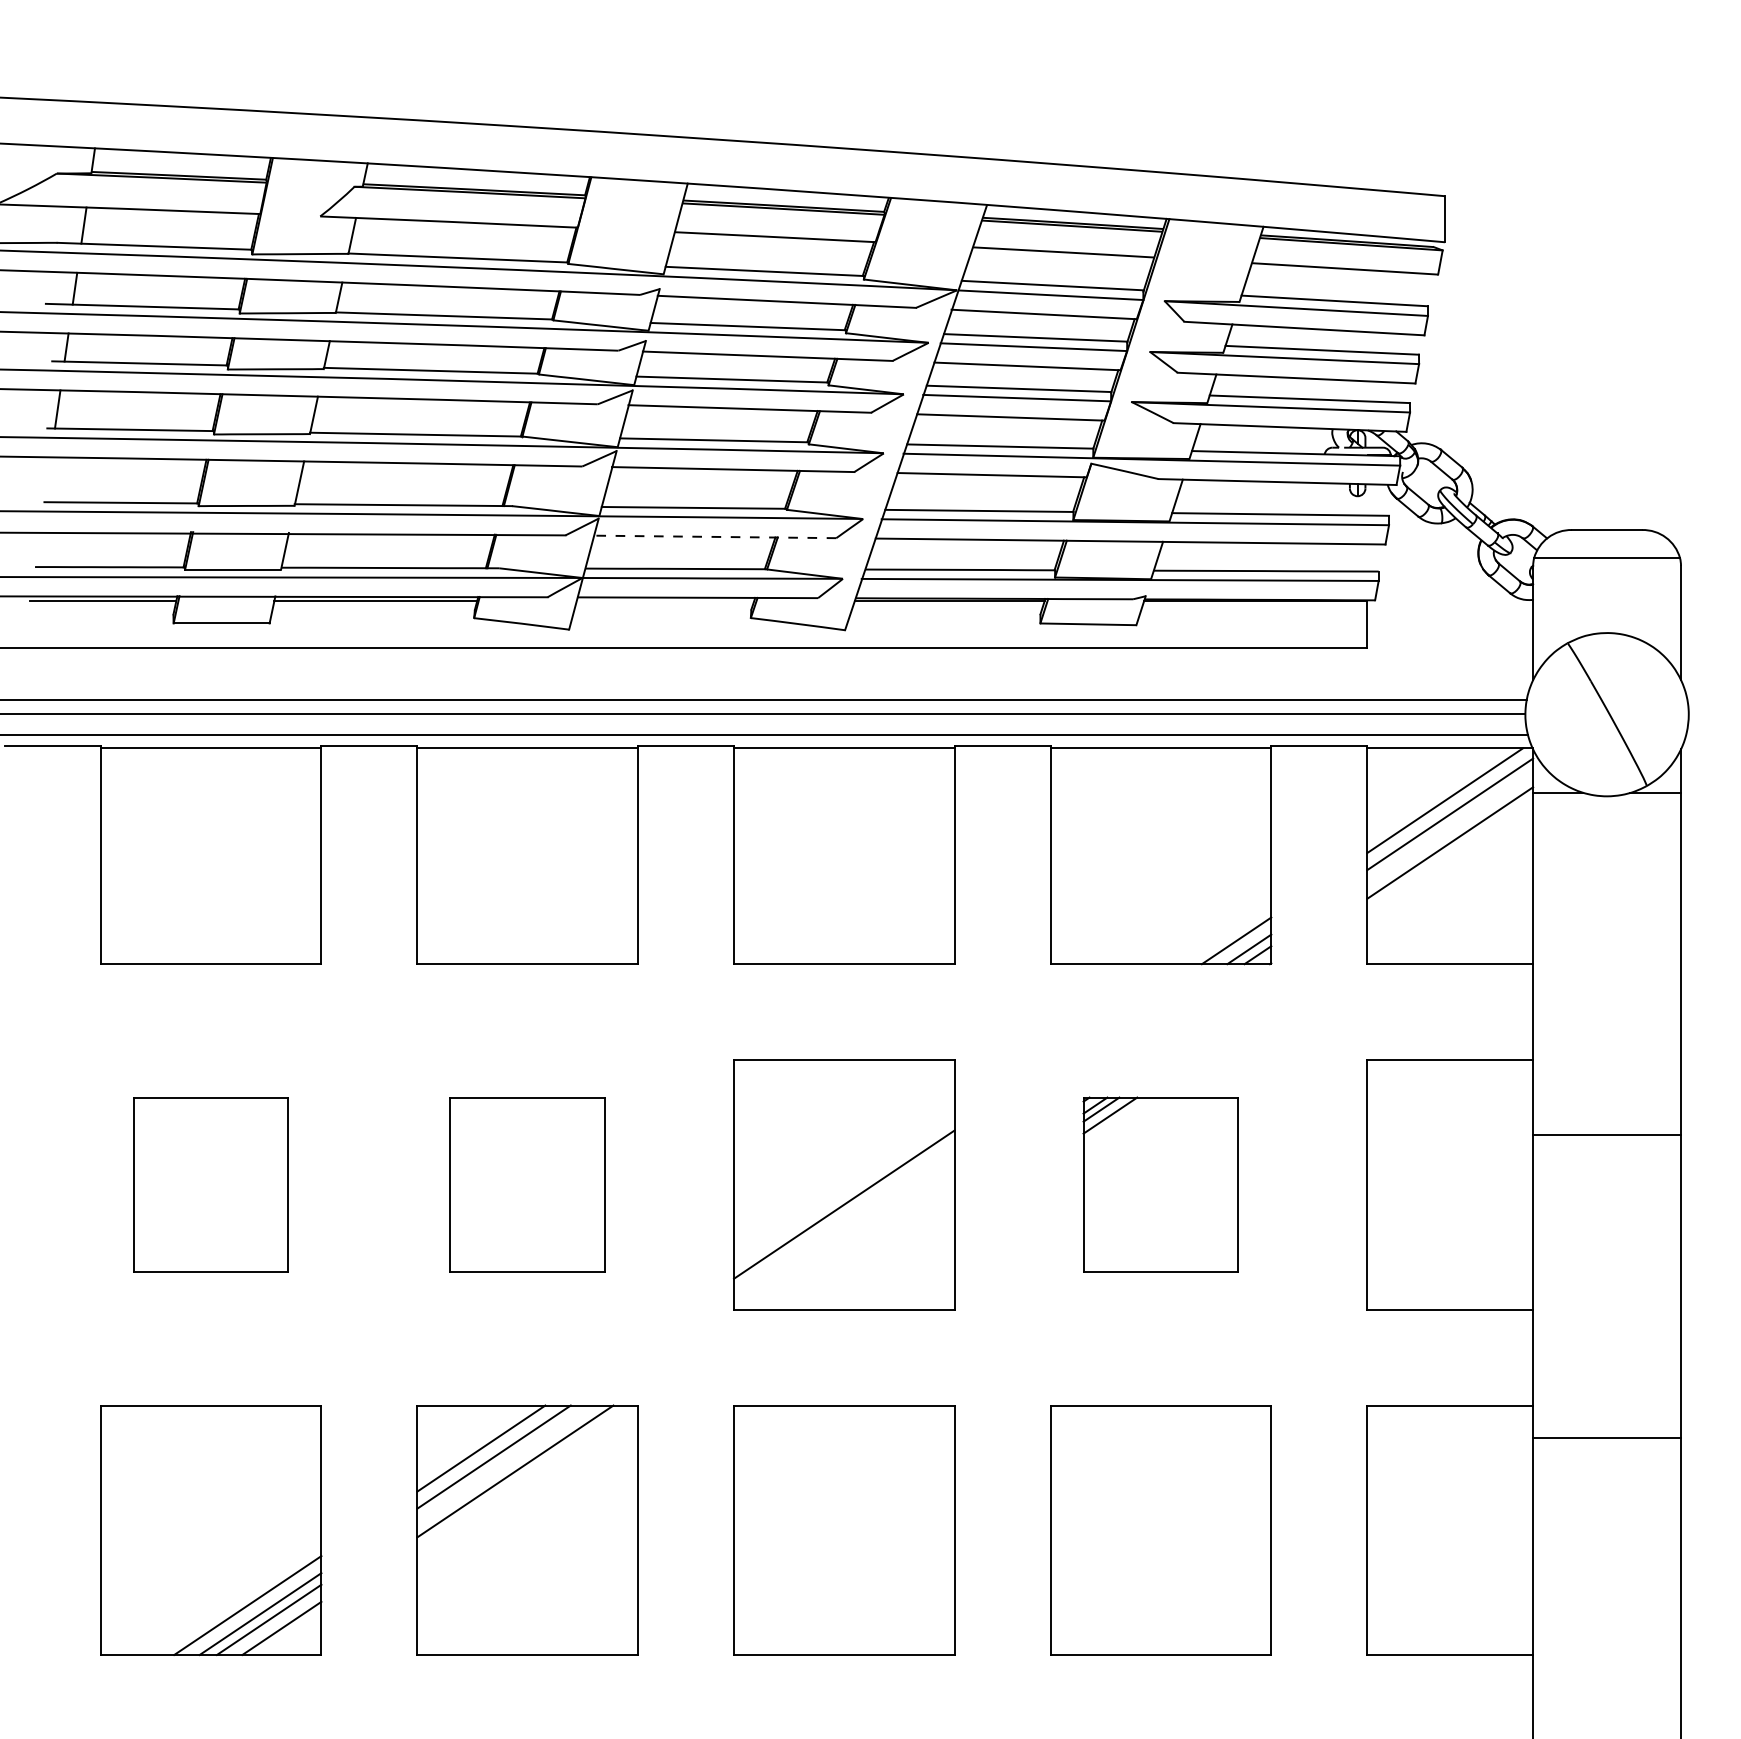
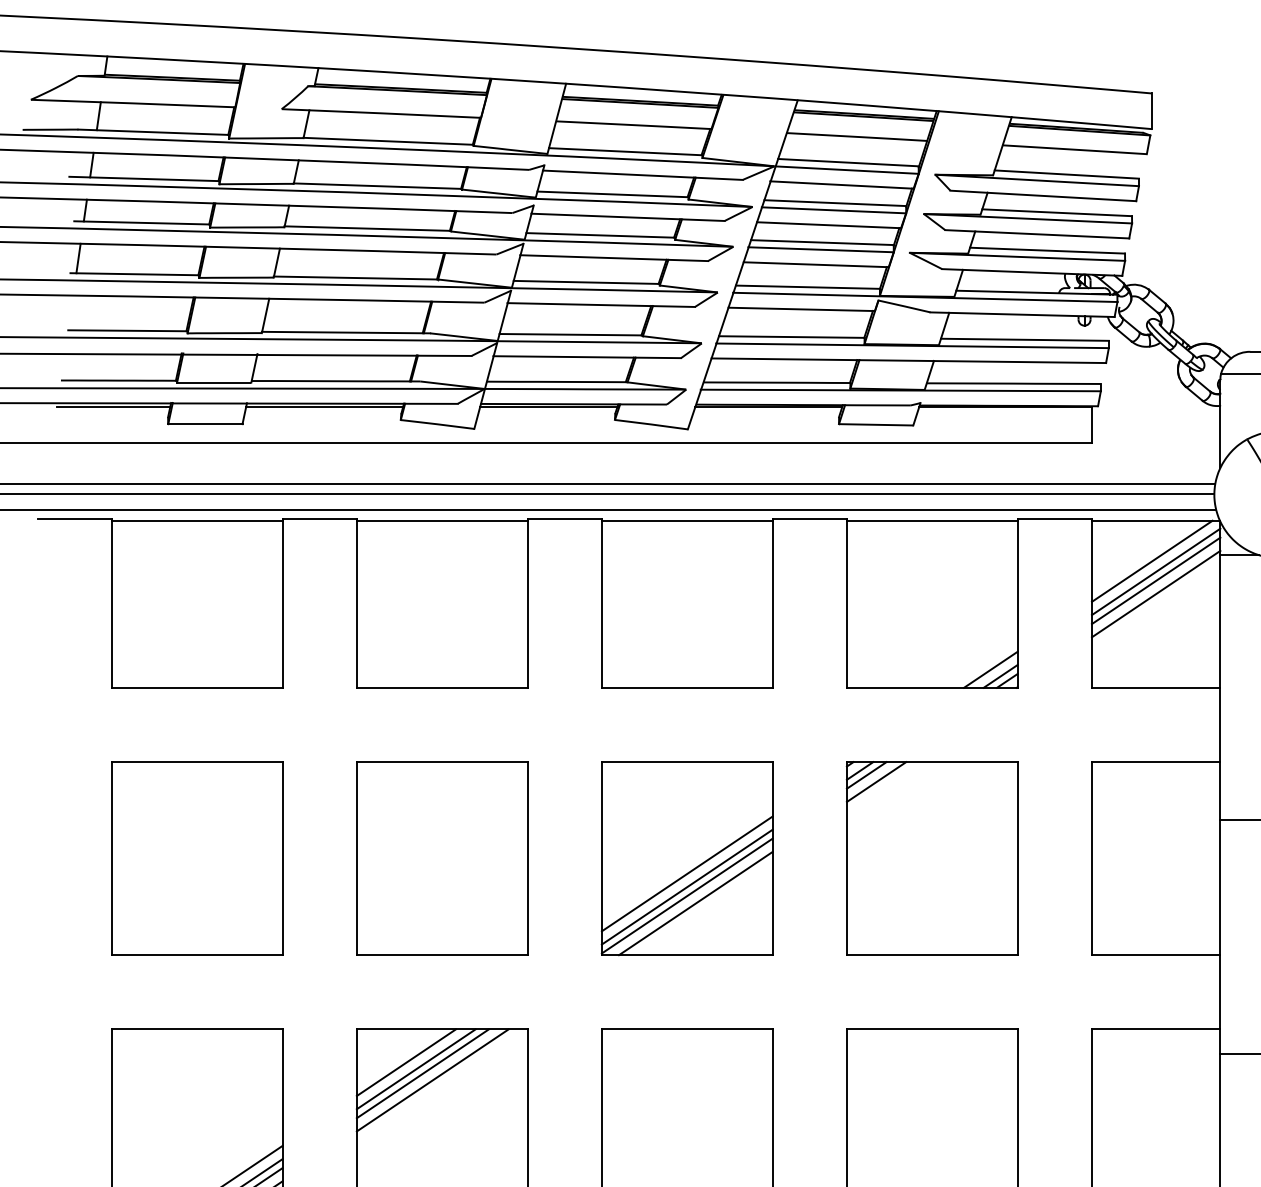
line: (714, 536) -> (586, 356), dashed -> solid
line: (665, 601) -> (548, 407), added
line: (1450, 825) -> (1156, 580), added
part: (210, 1184) -> (196, 858), size x1.43
part: (527, 1184) -> (442, 858), size x1.43
part: (1160, 1184) -> (931, 858), size x1.43
line: (844, 1221) -> (687, 886), added
line: (844, 1233) -> (687, 896), added
line: (855, 1242) -> (695, 903), added
line: (502, 1462) -> (422, 1073), added

